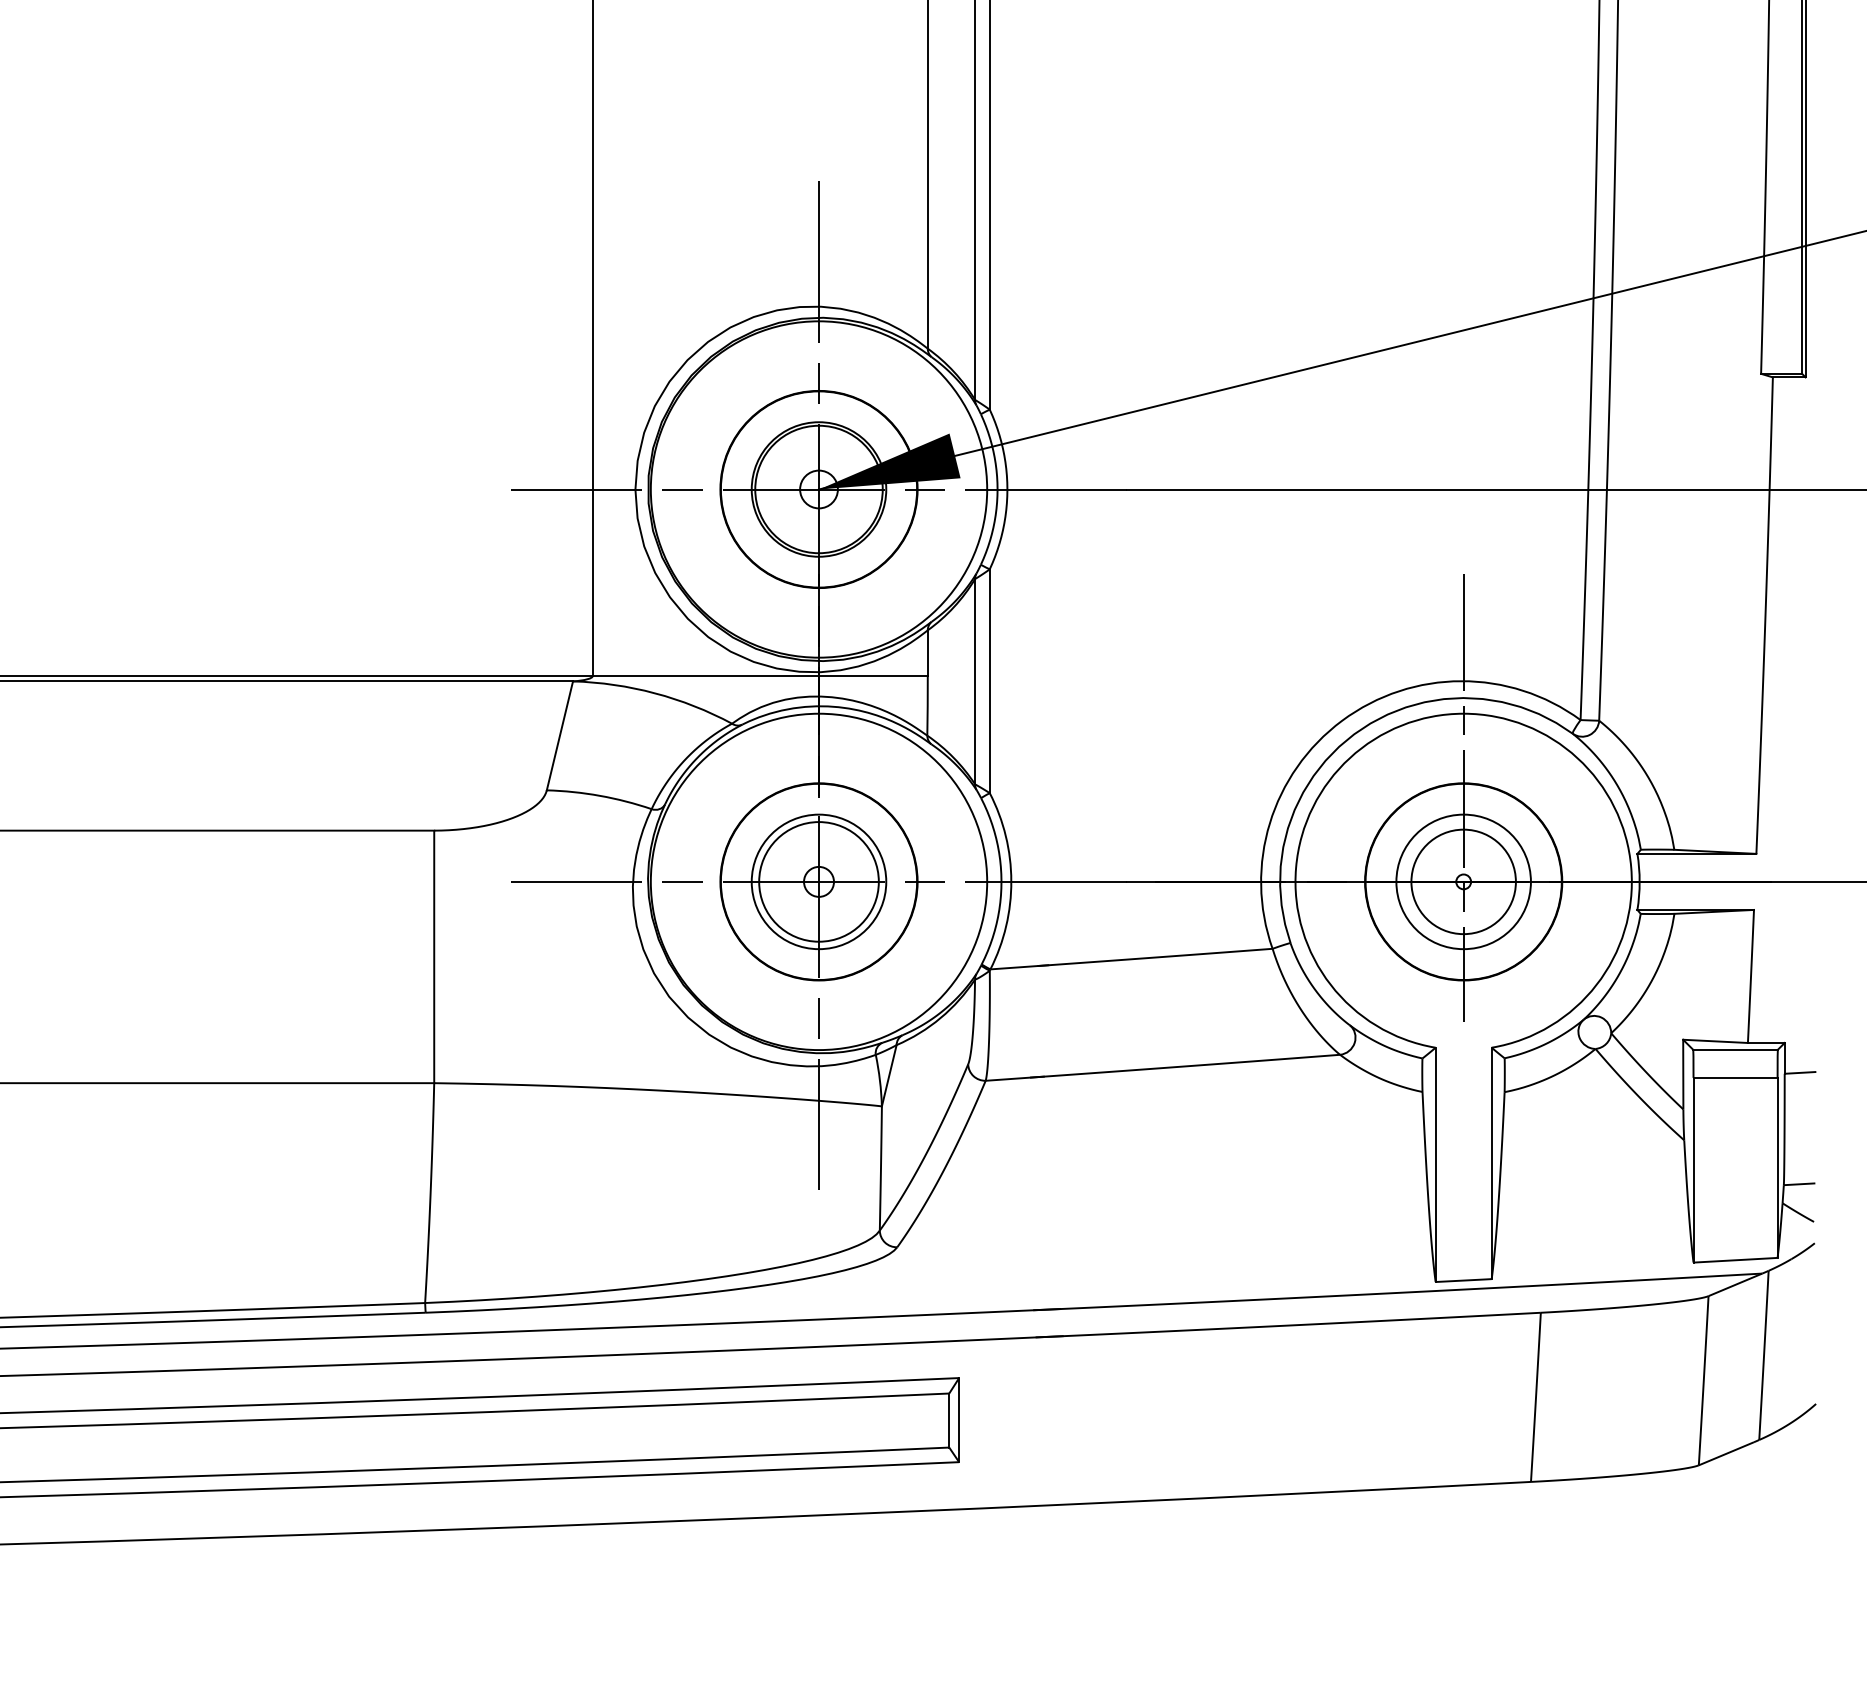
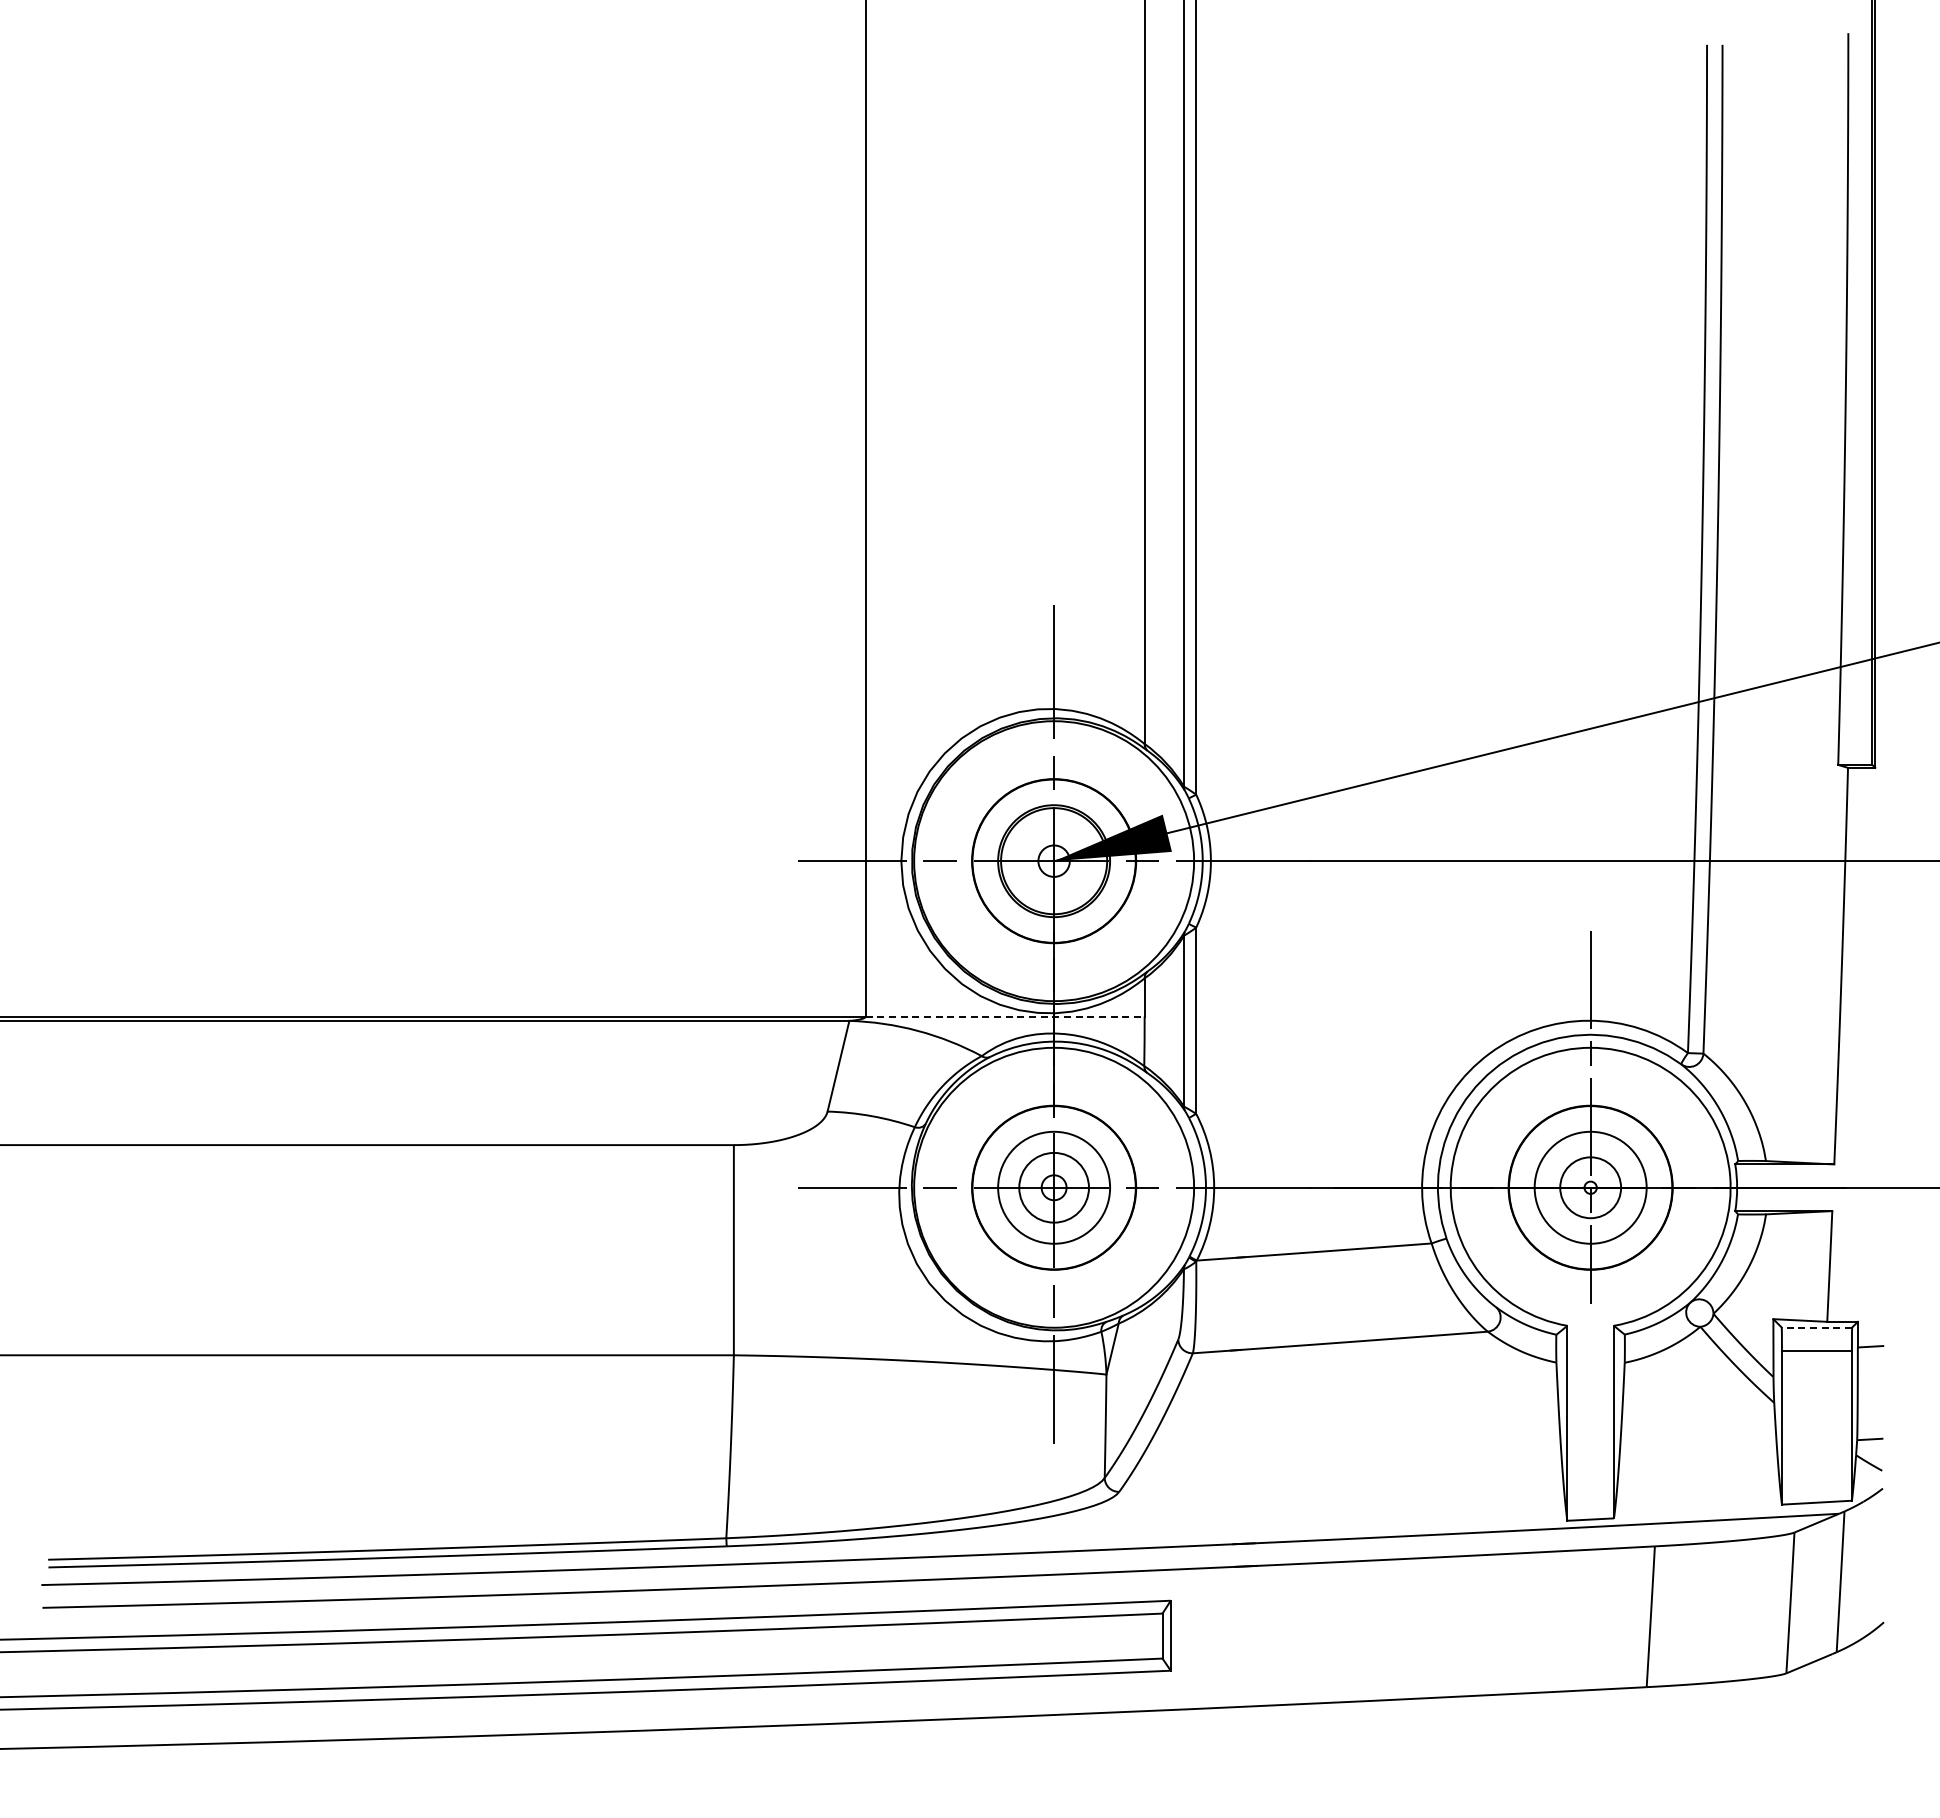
line: (760, 676) -> (1005, 1016), solid -> dashed
circle: (818, 881) -> (1053, 1187), size x0.7
circle: (1463, 881) -> (1590, 1187), size x0.7
line: (1735, 1049) -> (1816, 1327), solid -> dashed

